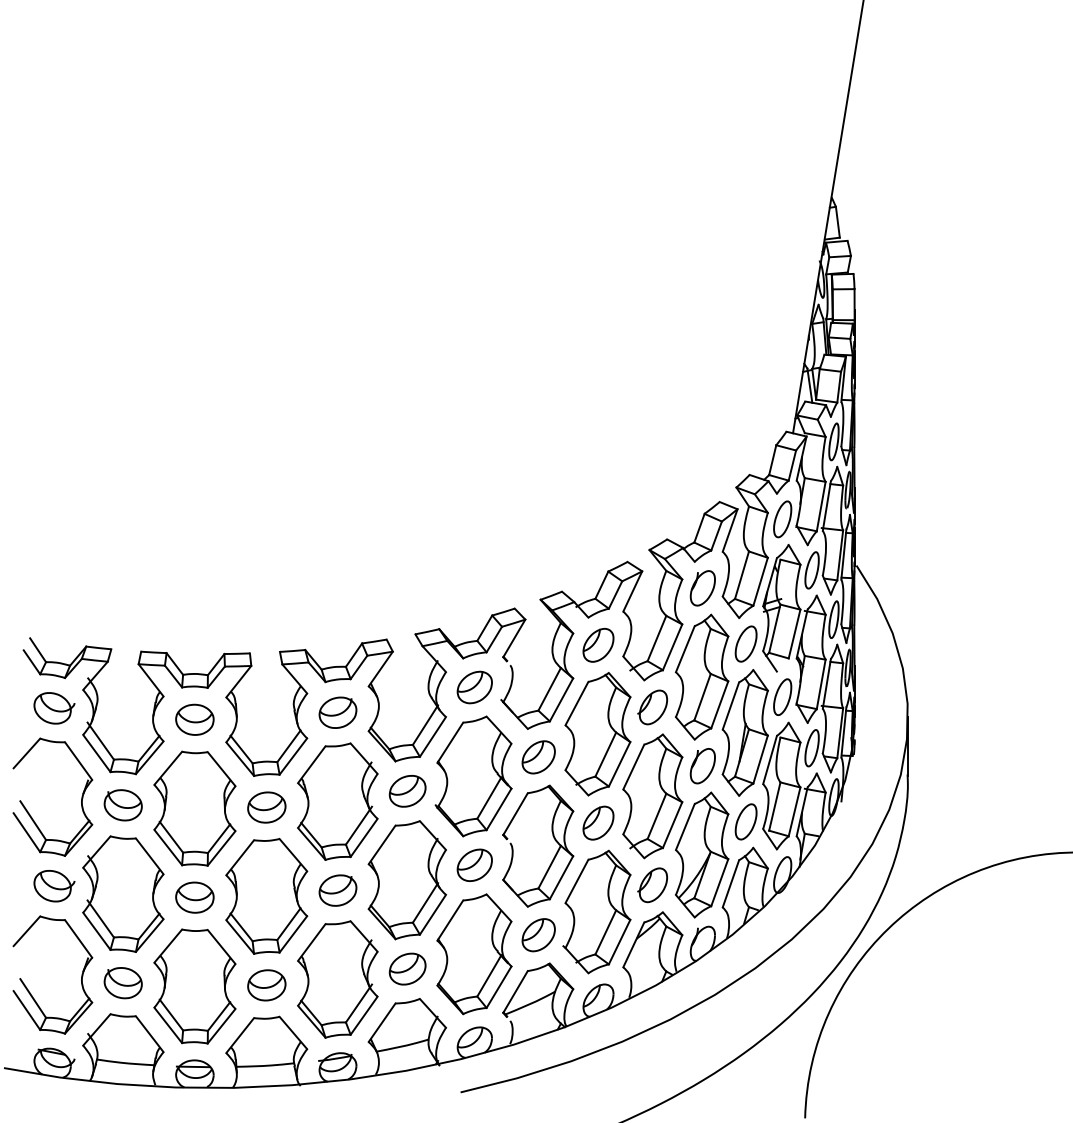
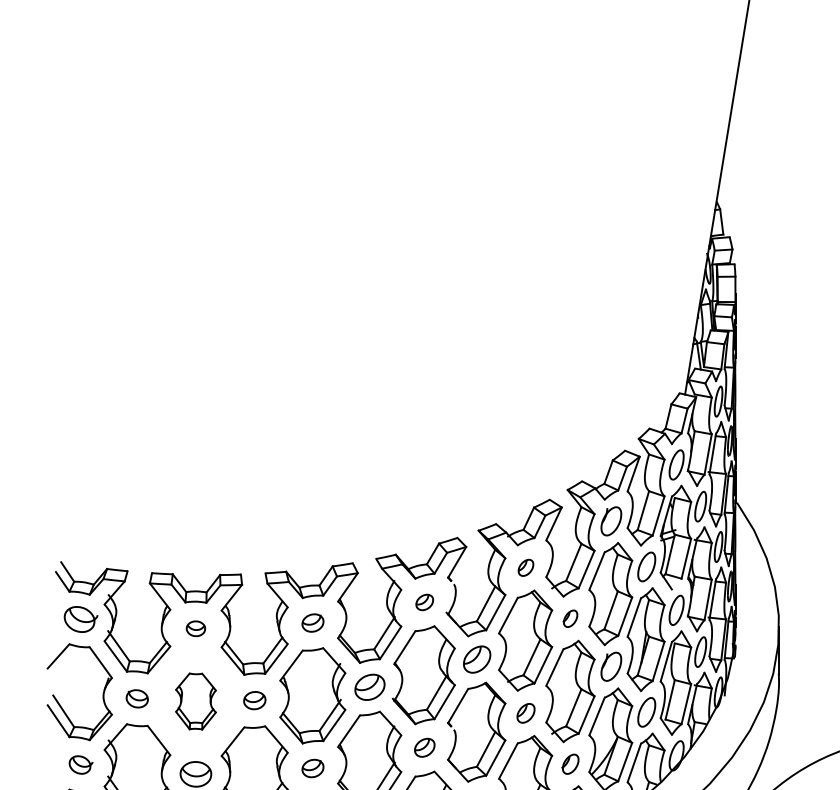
part: (598, 644) -> (526, 567), size x0.6
part: (474, 687) -> (424, 602), size x0.6
part: (652, 707) -> (570, 618), size x0.6
part: (337, 712) -> (312, 622), size x0.7
part: (194, 719) -> (195, 628), size x0.6
part: (122, 805) -> (136, 698), size x0.7
part: (266, 807) -> (254, 700), size x0.7
part: (194, 808) -> (195, 701), size x0.6
part: (598, 822) -> (526, 712), size x0.7
part: (474, 864) -> (424, 747), size x0.7
part: (652, 885) -> (570, 764), size x0.7
part: (54, 886) -> (81, 765), size x0.7
part: (337, 890) -> (312, 768), size x0.7

